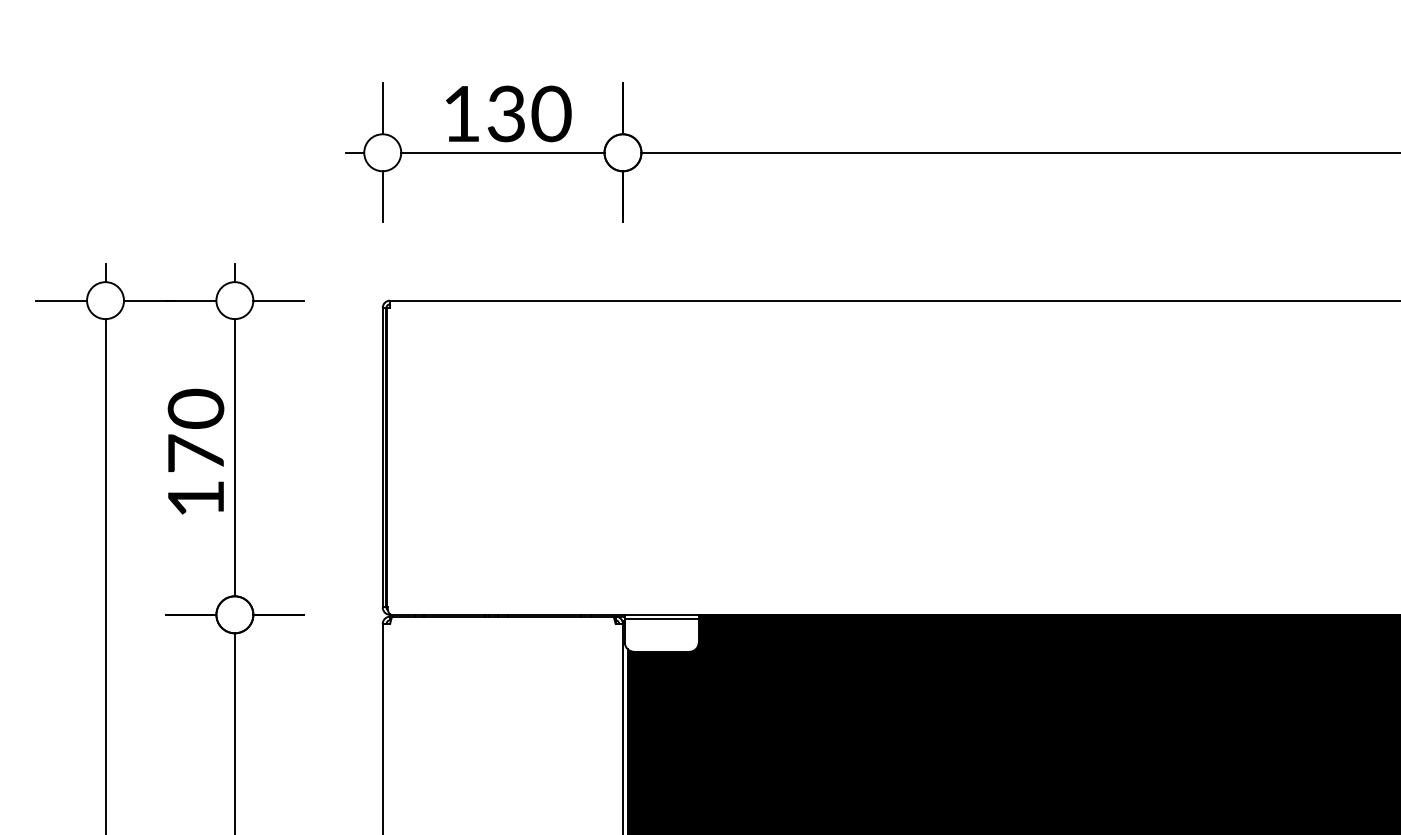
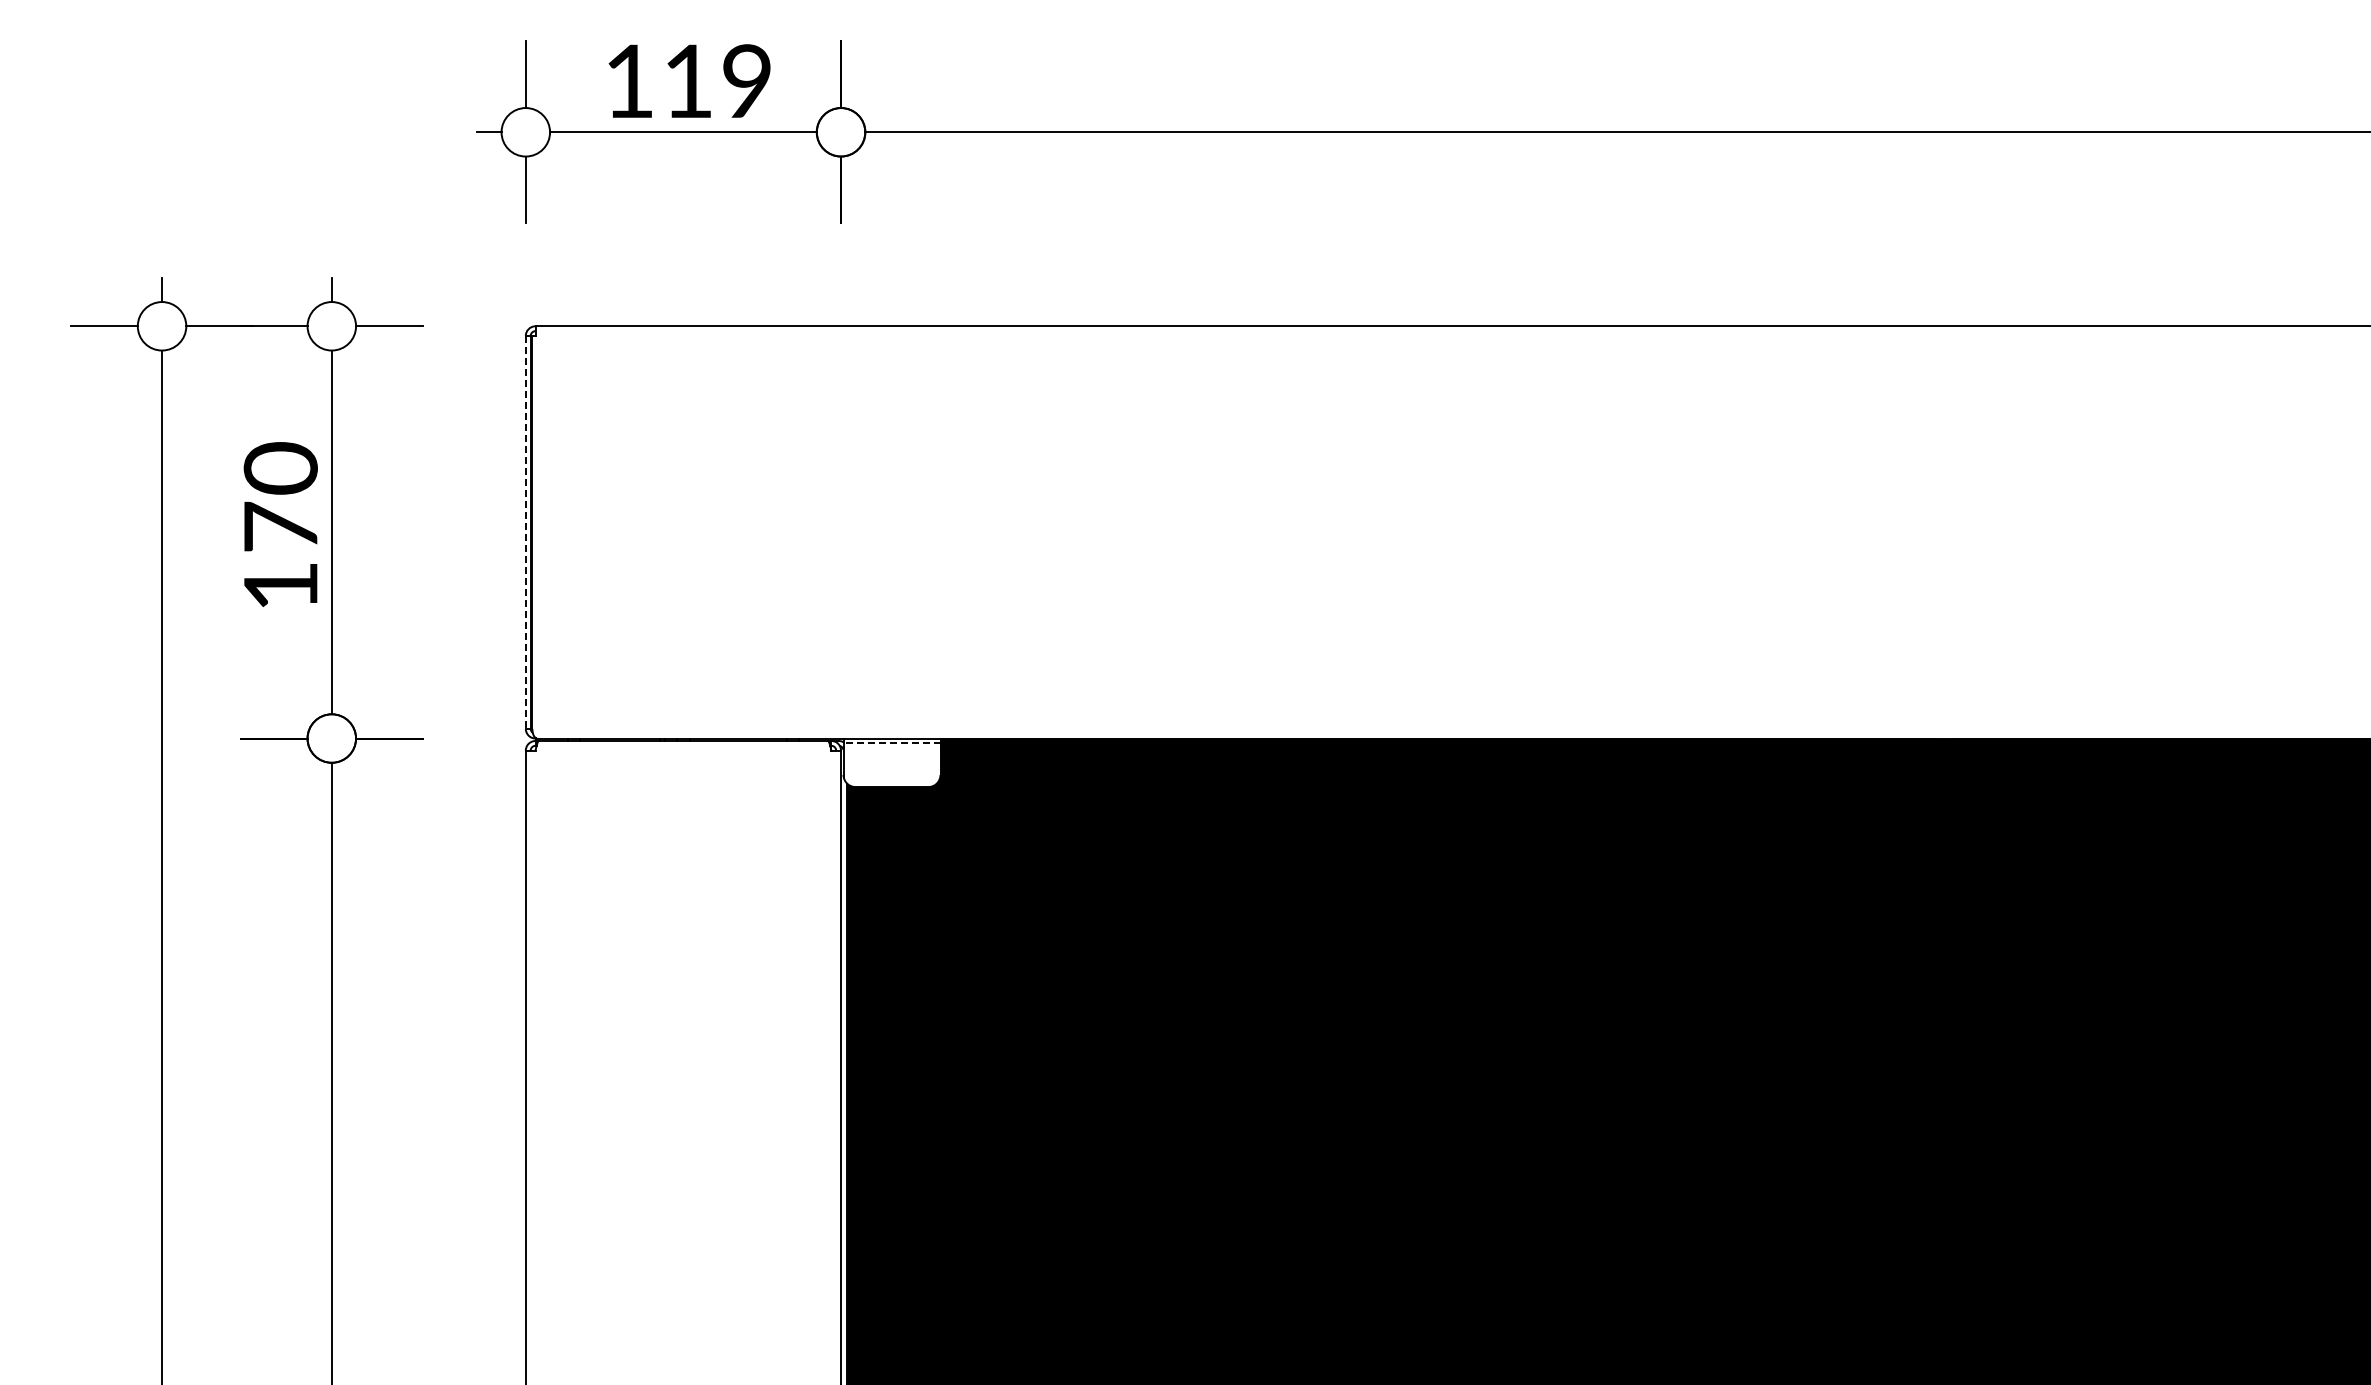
text: (529, 114) -> (718, 81), 130 -> 119
line: (382, 457) -> (525, 532), solid -> dashed
line: (661, 618) -> (891, 743), solid -> dashed

